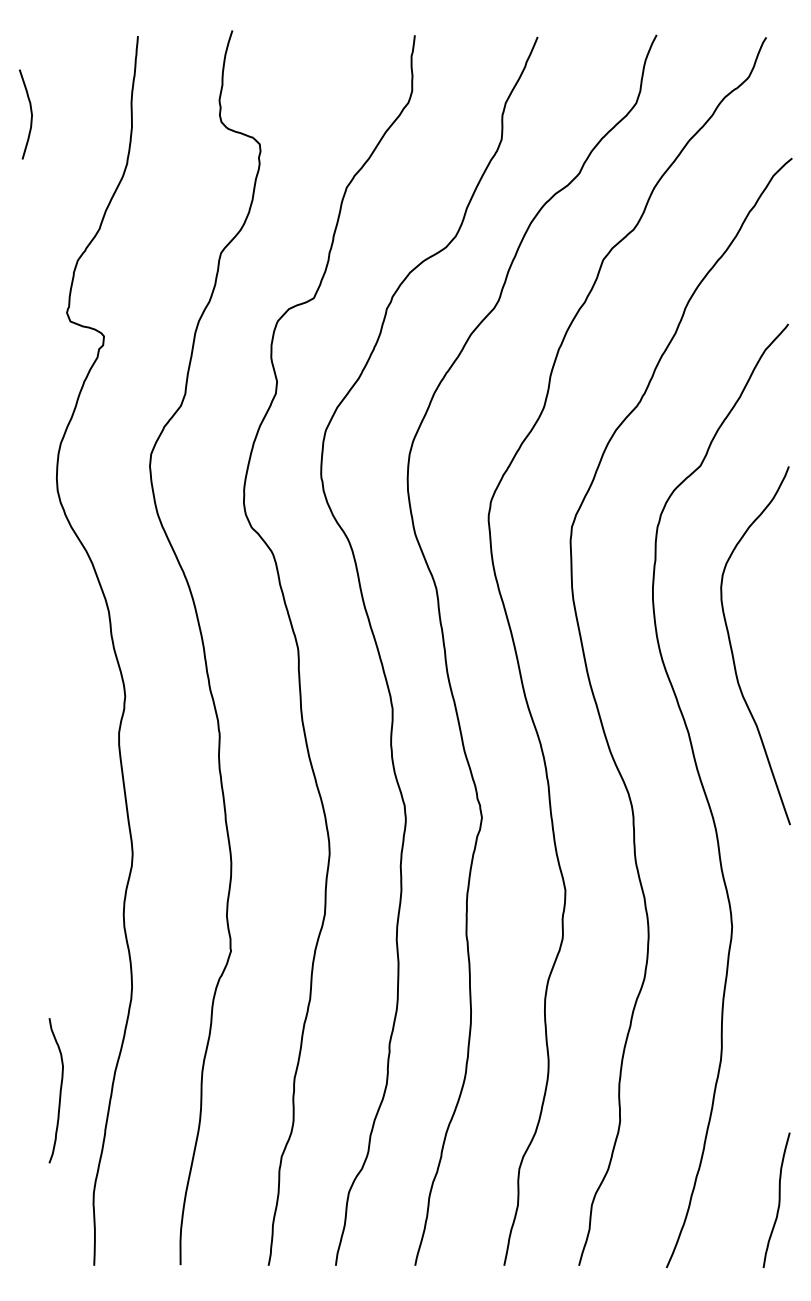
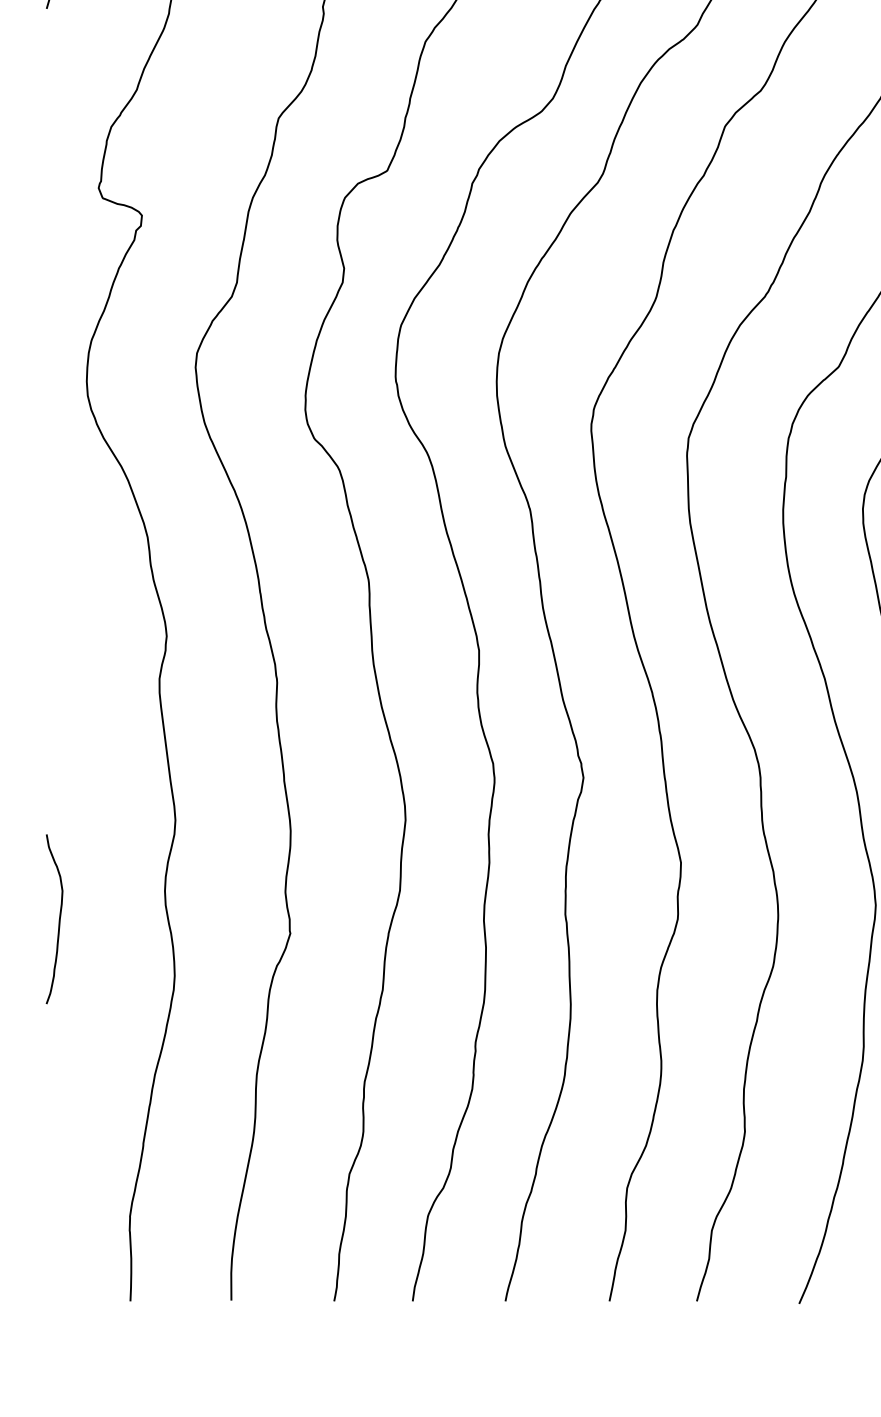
curve: (59, 1090) -> (58, 918), moved

